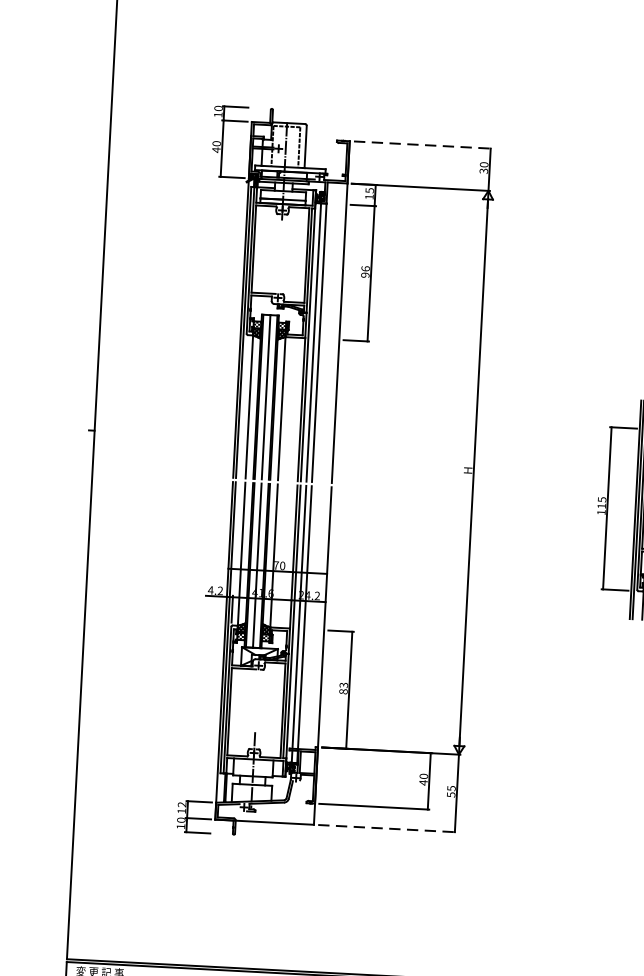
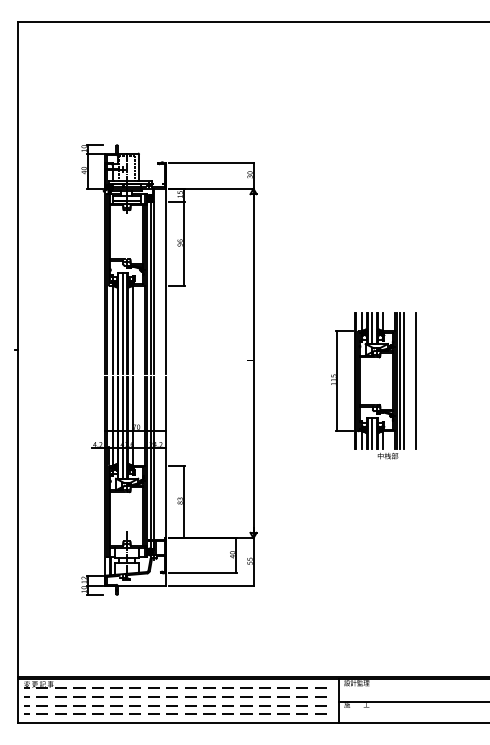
line: (422, 144) -> (211, 162), dashed -> solid
line: (386, 829) -> (211, 586), dashed -> solid

